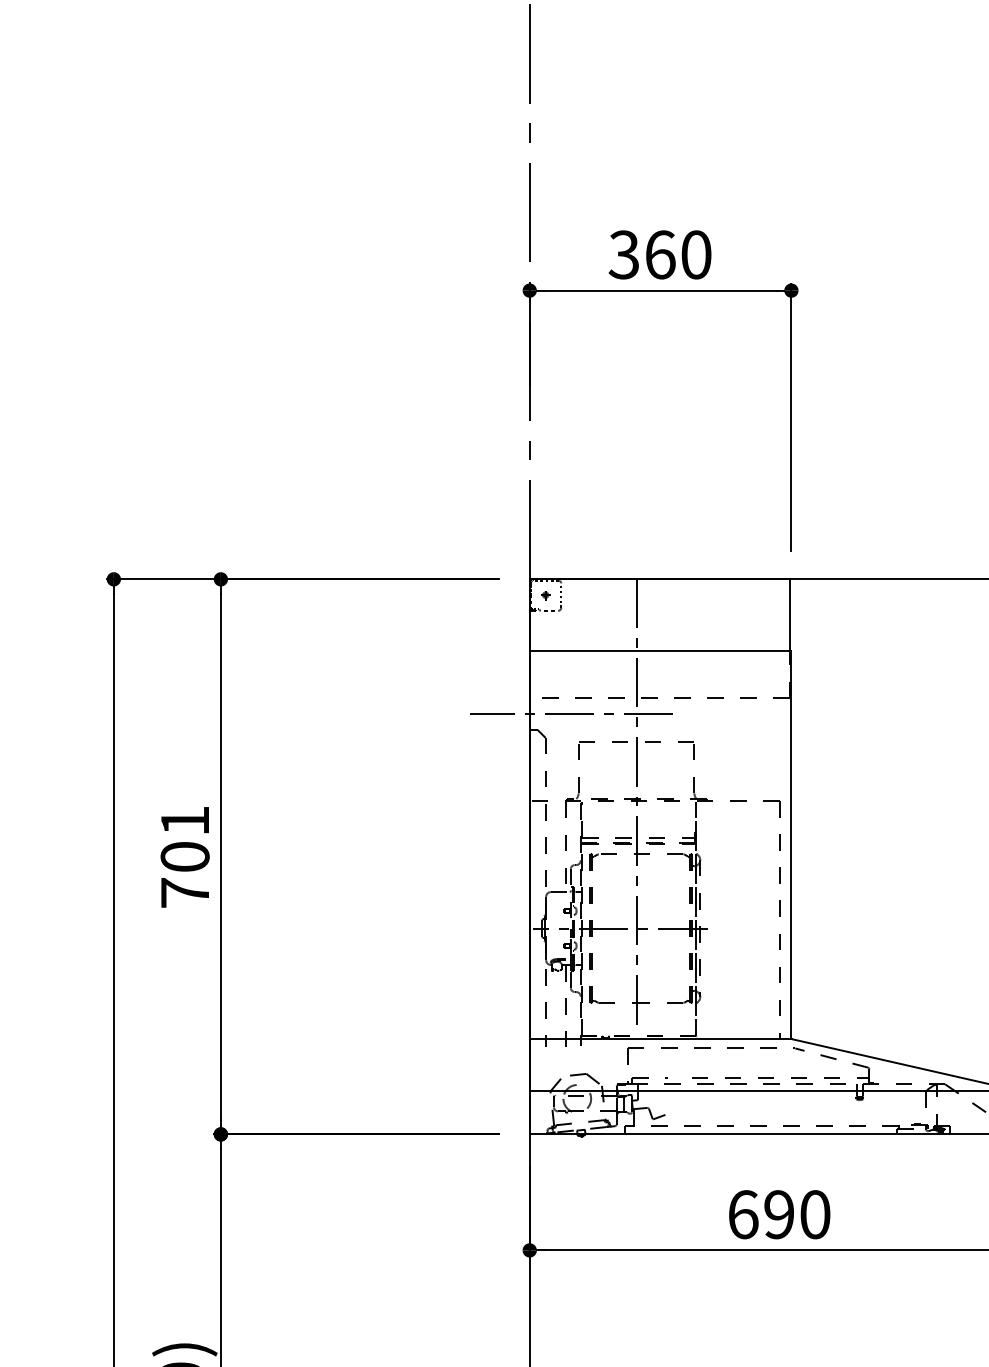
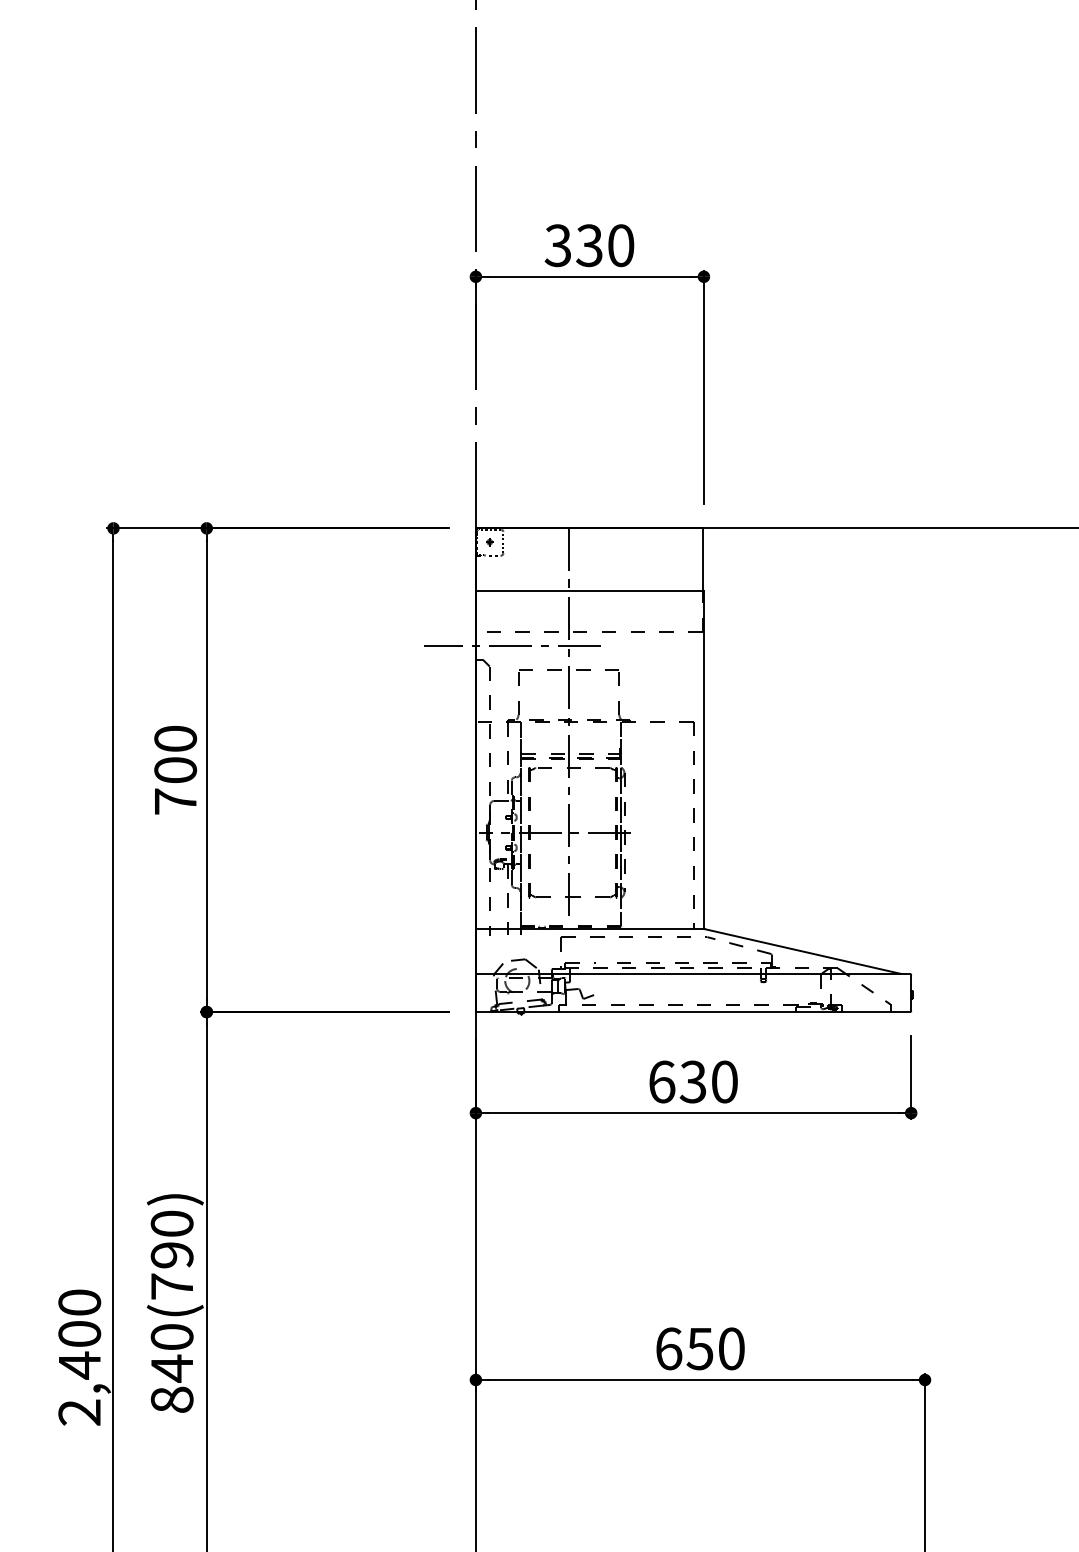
text: (660, 254) -> (589, 245), 360 -> 330
text: (185, 820) -> (175, 738), 701 -> 700
text: (778, 1214) -> (692, 1081), 690 -> 630

